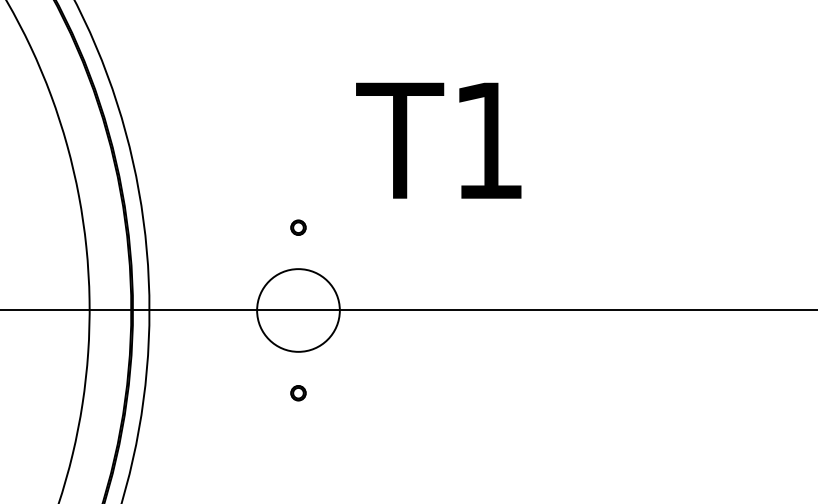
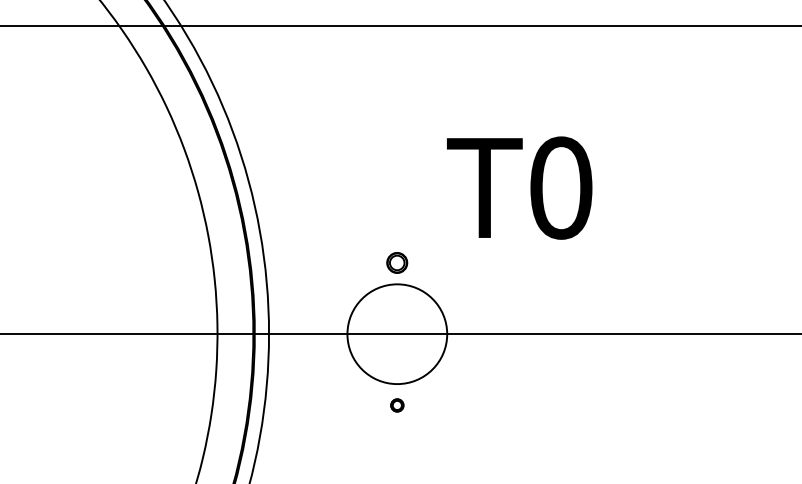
text: (489, 140) -> (561, 187), T1 -> T0
part: (298, 227) -> (397, 262), size x1.6
circle: (297, 309) -> (396, 333), size x1.4

